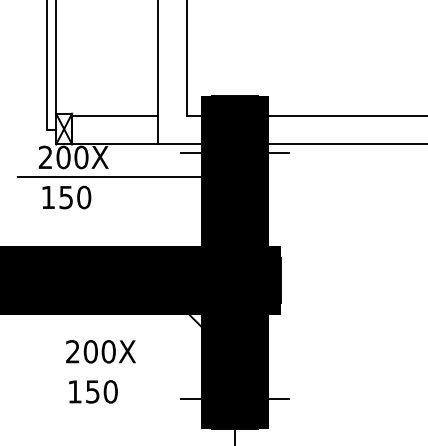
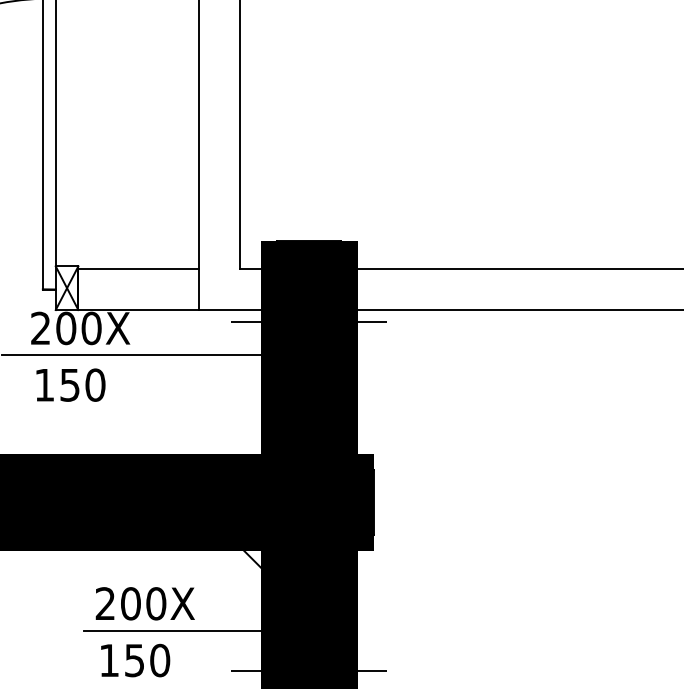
text: (100, 351) -> (144, 603), moved
line: (144, 370) -> (180, 630), added
text: (93, 391) -> (135, 660), moved

